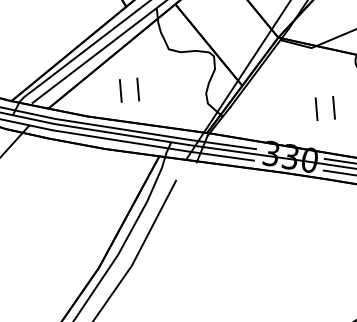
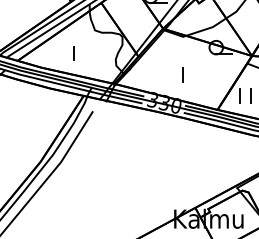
line: (119, 90) -> (62, 53), removed
line: (333, 107) -> (193, 74), removed

